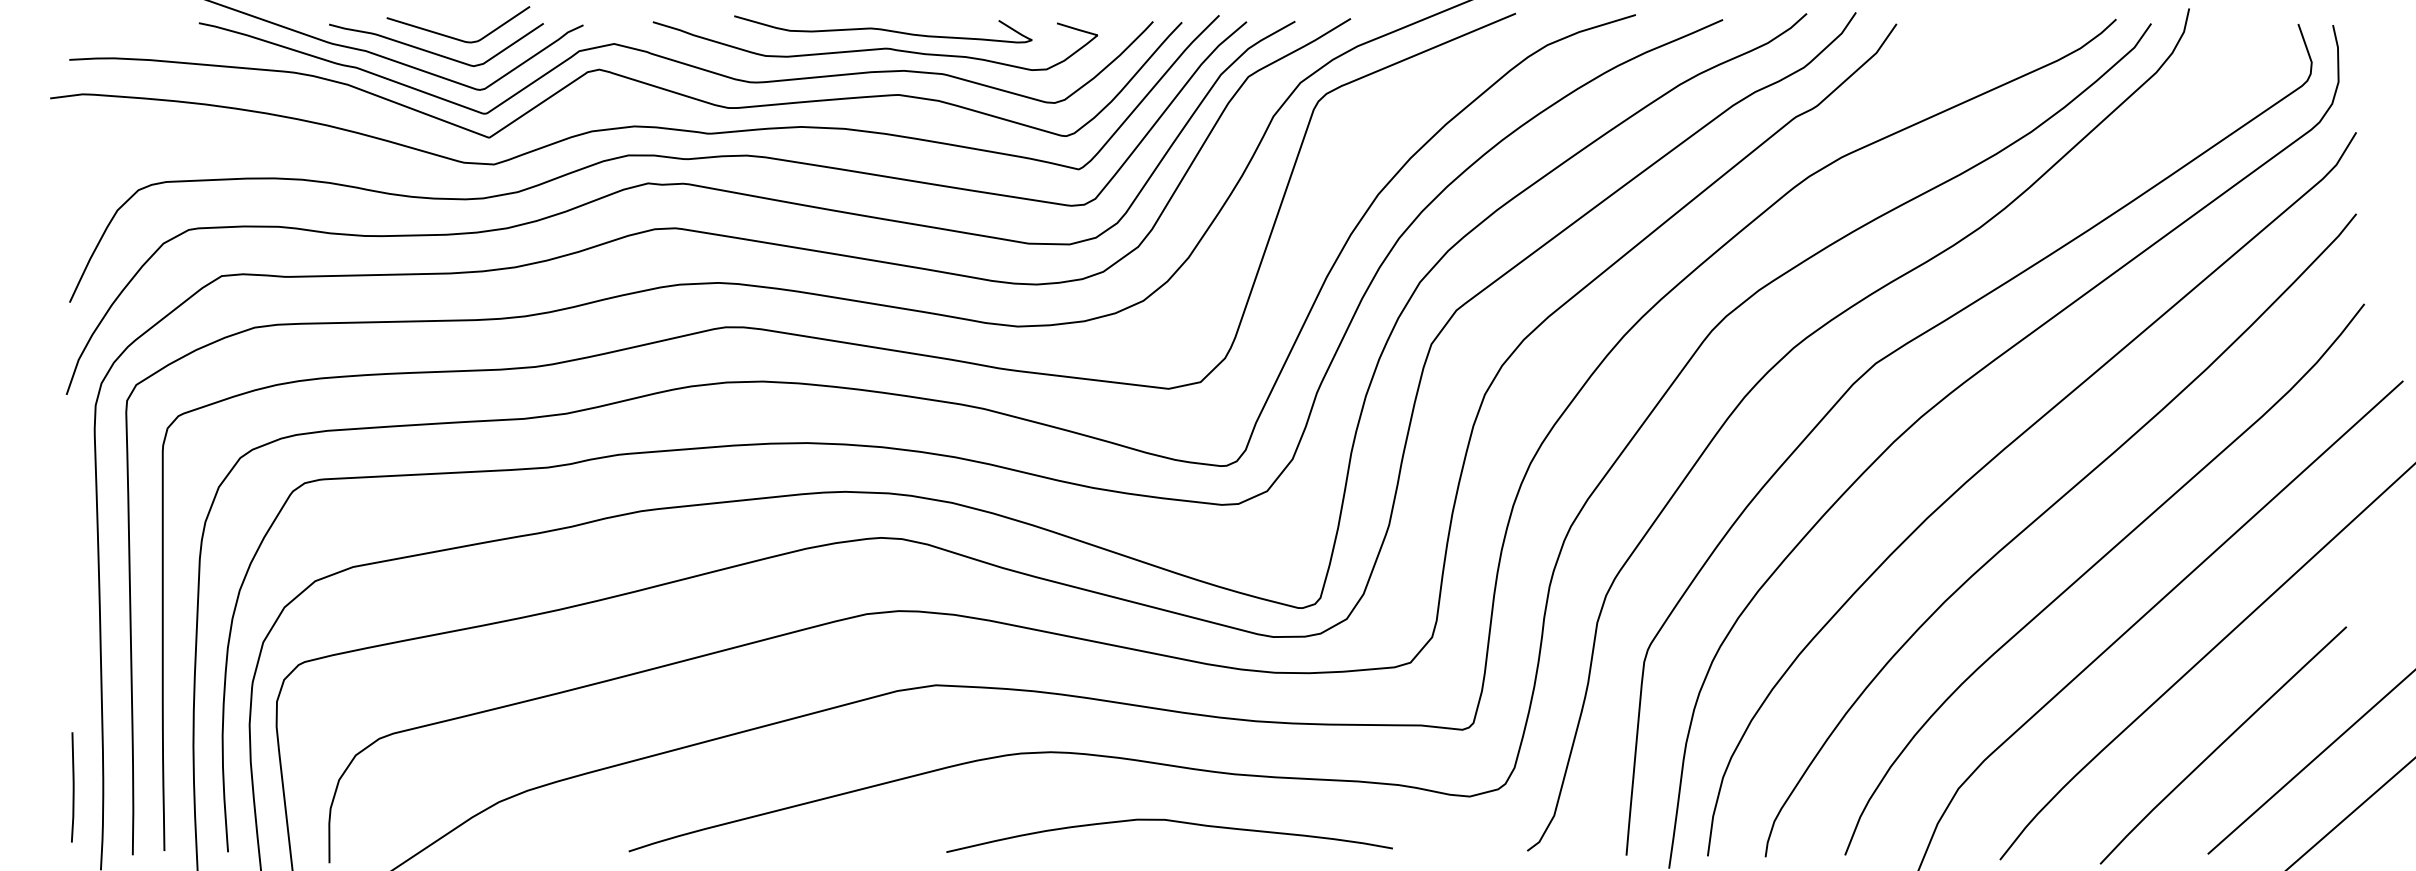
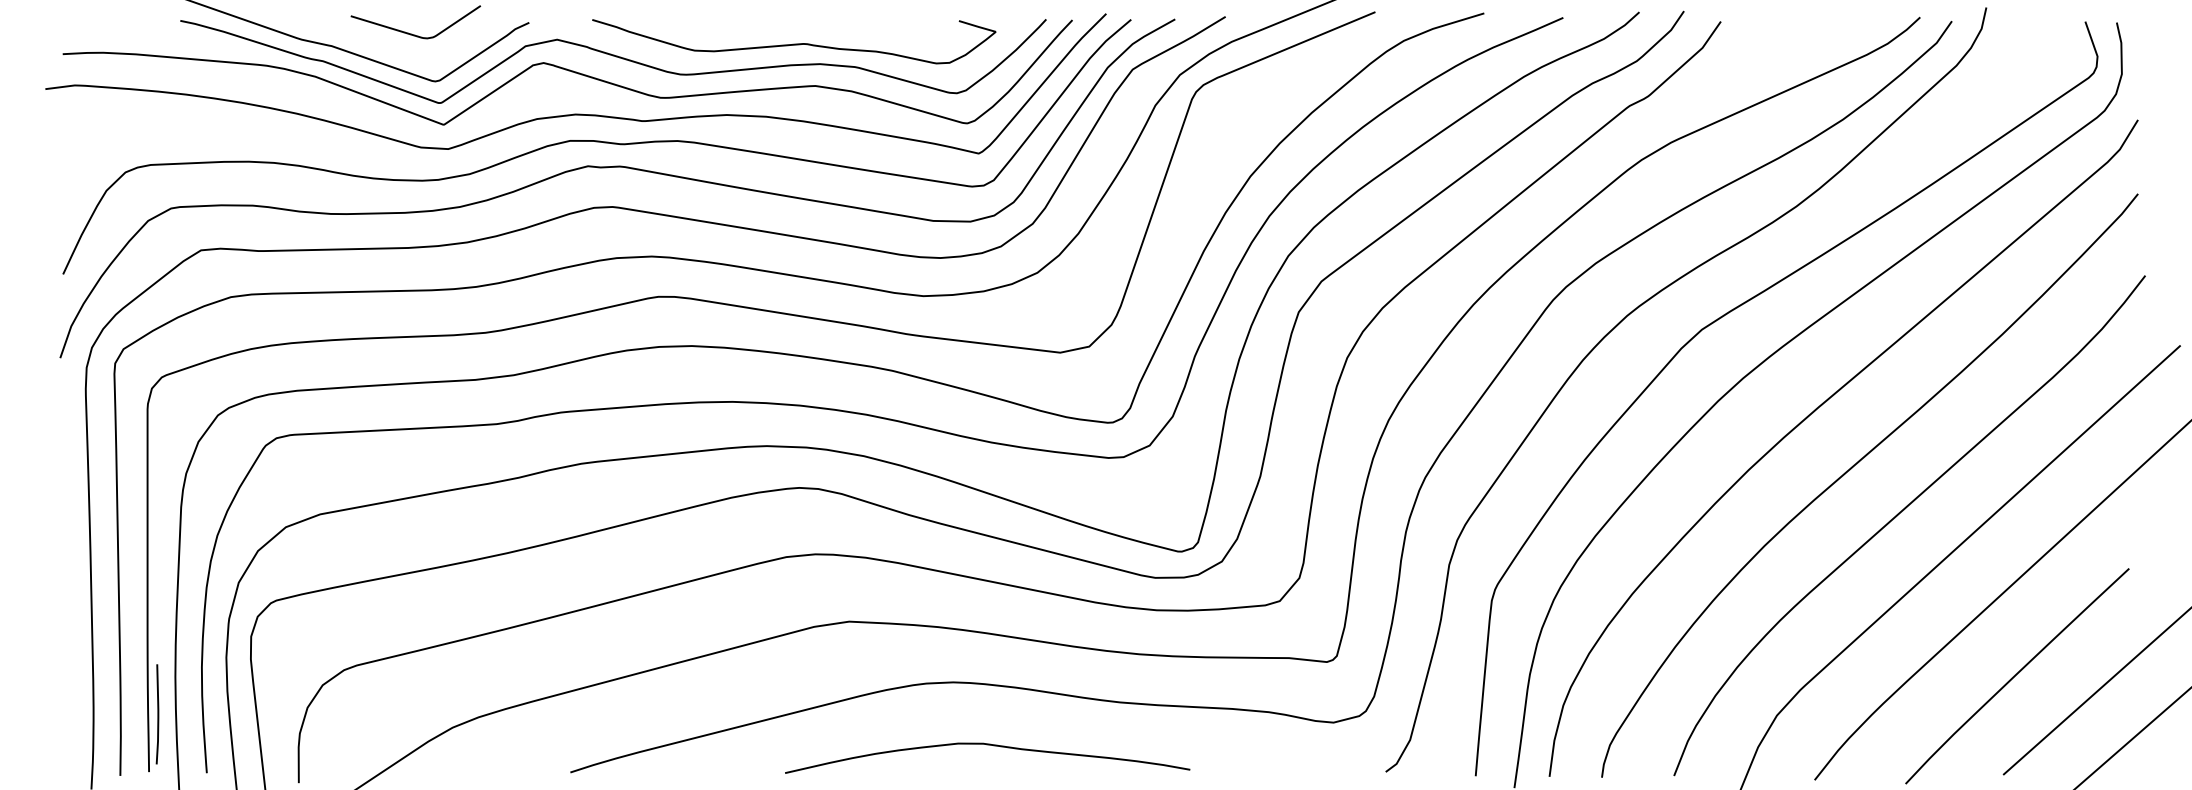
curve: (883, 29) -> (801, 26), removed
curve: (434, 52) -> (394, 47), removed
line: (72, 787) -> (157, 714), moved
curve: (1174, 822) -> (992, 746), moved

